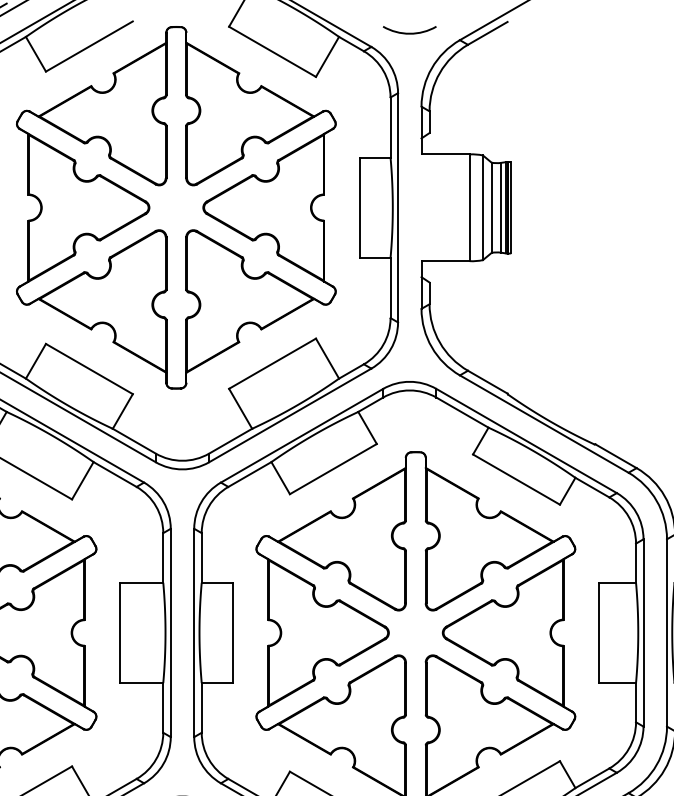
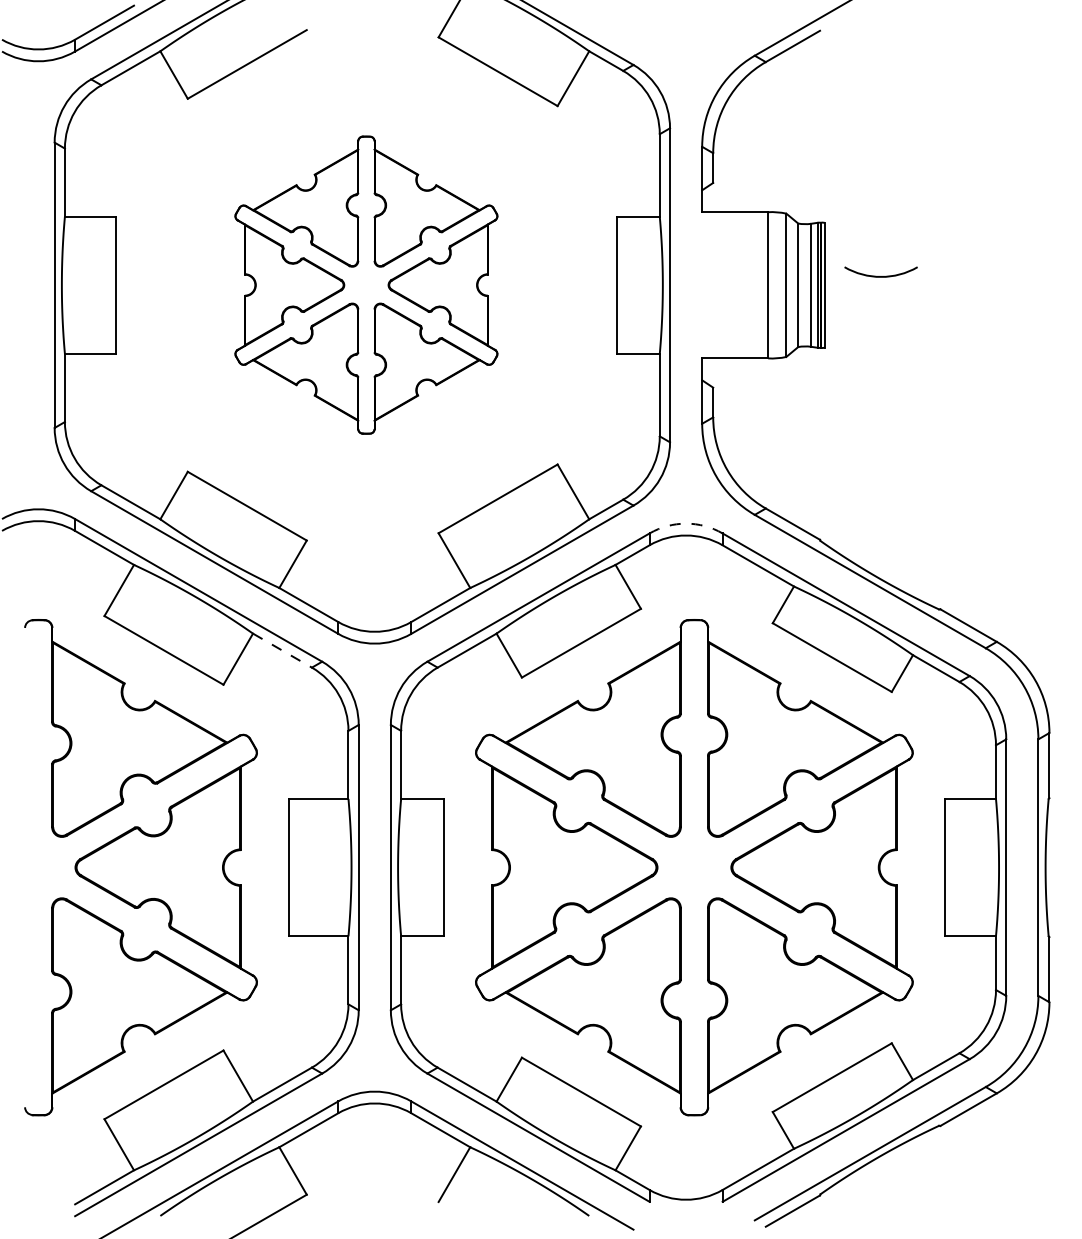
arc: (409, 33) -> (880, 276), moved
part: (176, 207) -> (366, 284), size x0.6
arc: (410, 381) -> (686, 523), solid -> dashed
line: (115, 474) -> (282, 650), solid -> dashed

